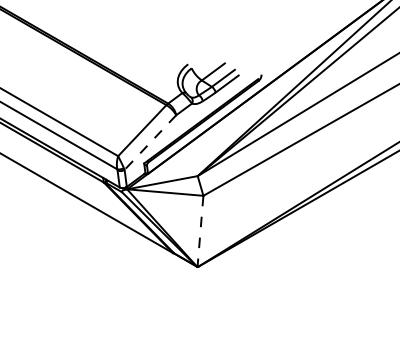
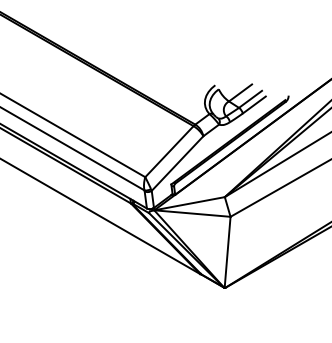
line: (150, 142) -> (177, 163), dashed -> solid
line: (200, 231) -> (227, 252), dashed -> solid

